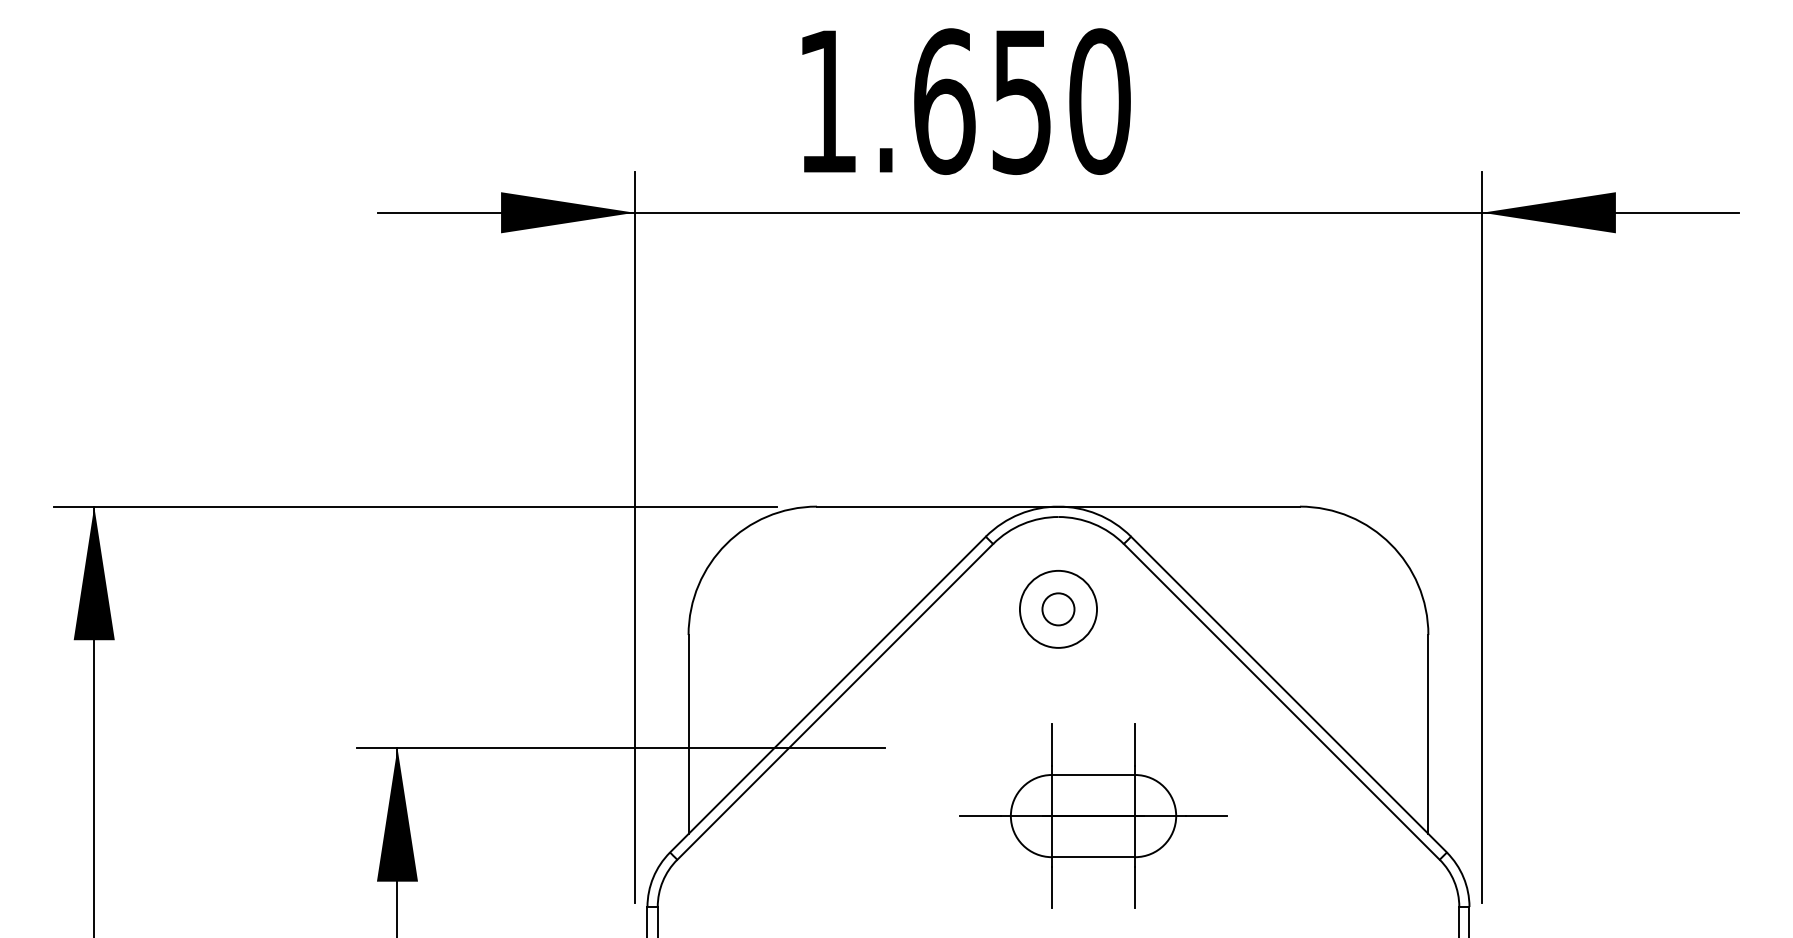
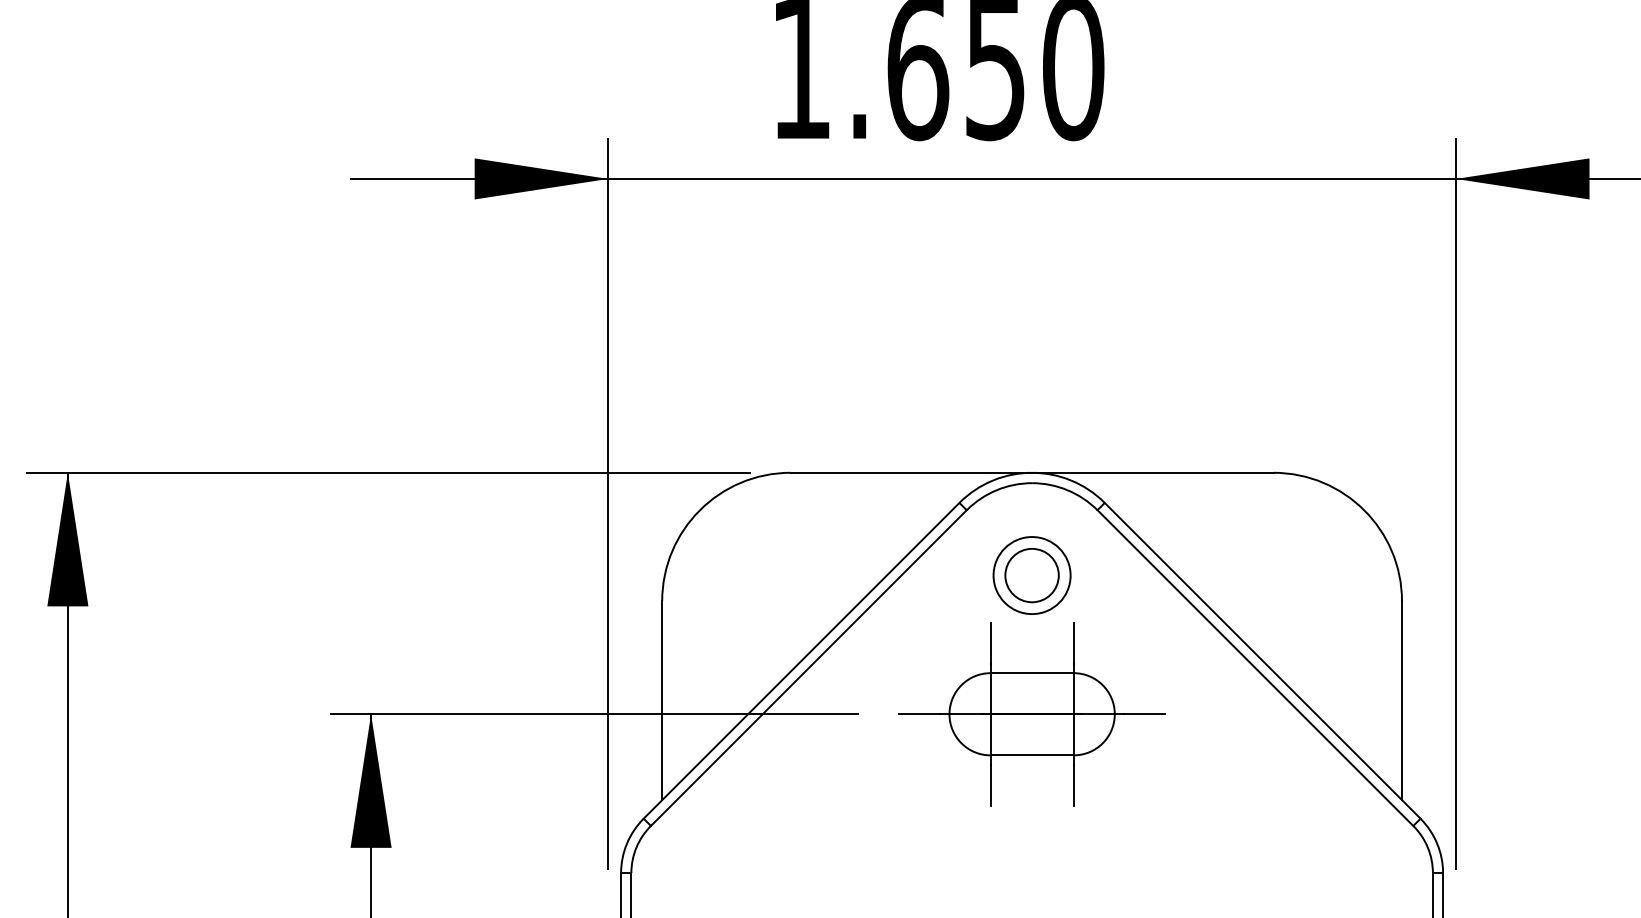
circle: (1058, 609) -> (1032, 575), size x1.67
part: (1093, 815) -> (1032, 713), moved

